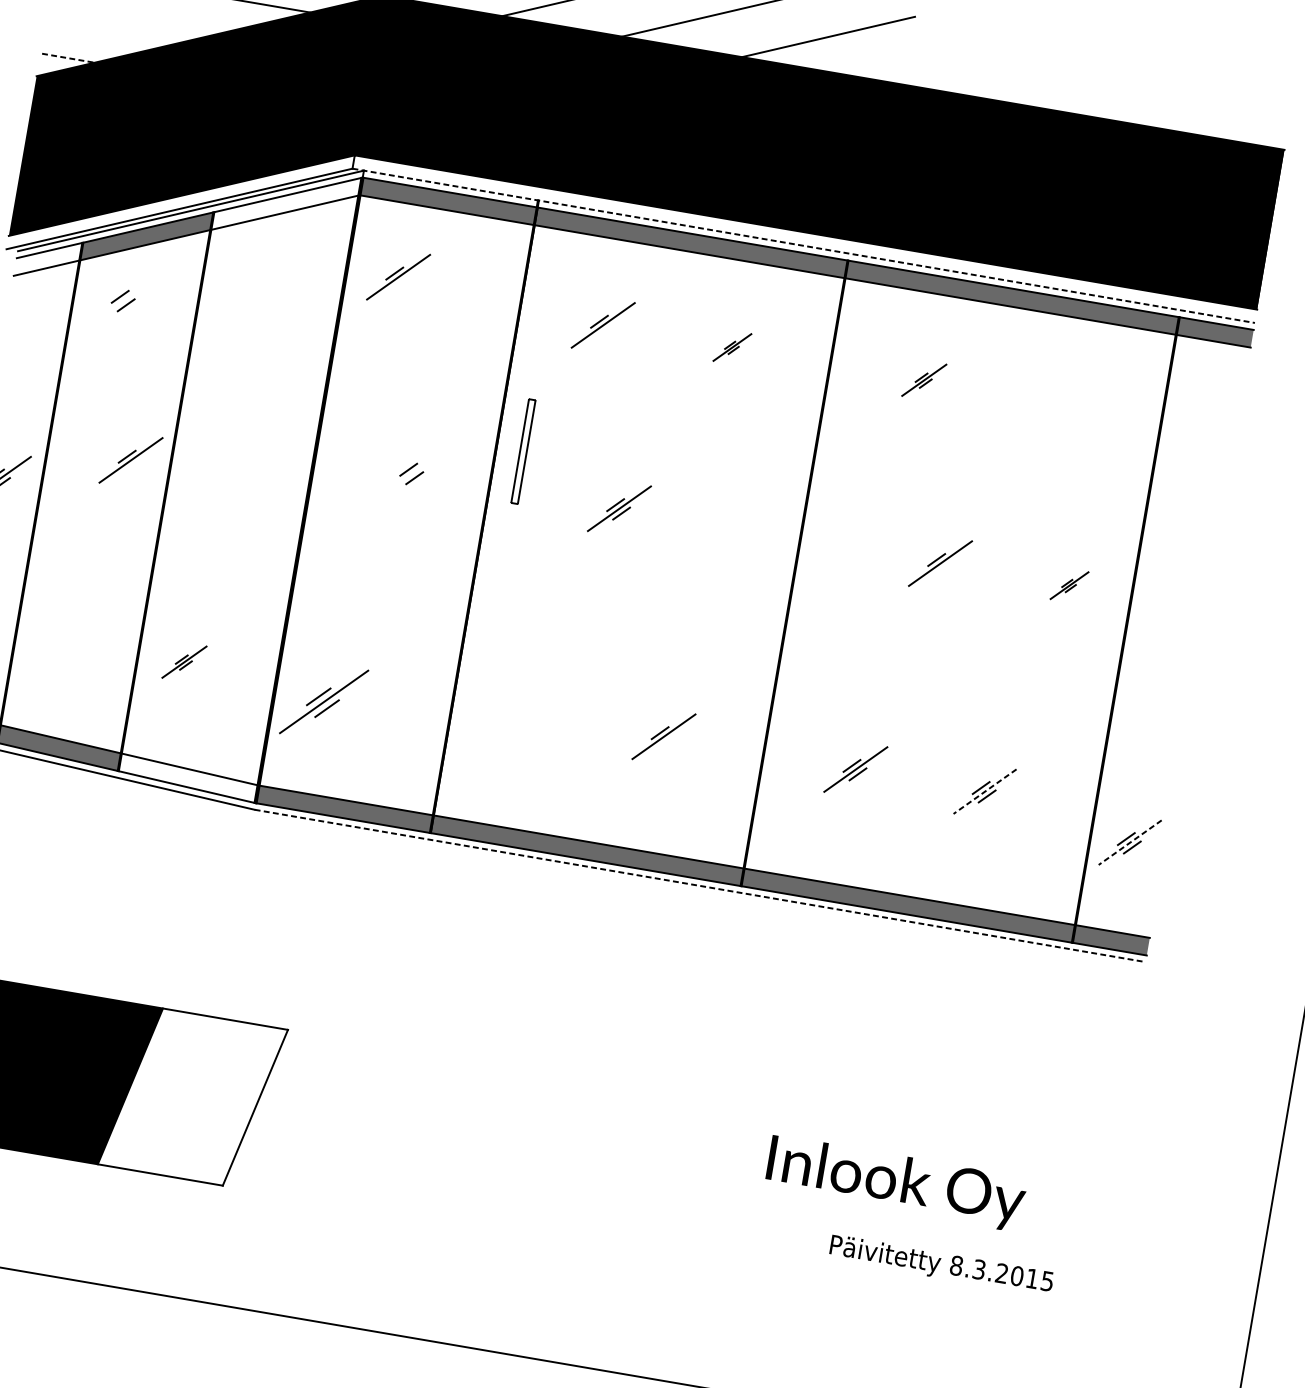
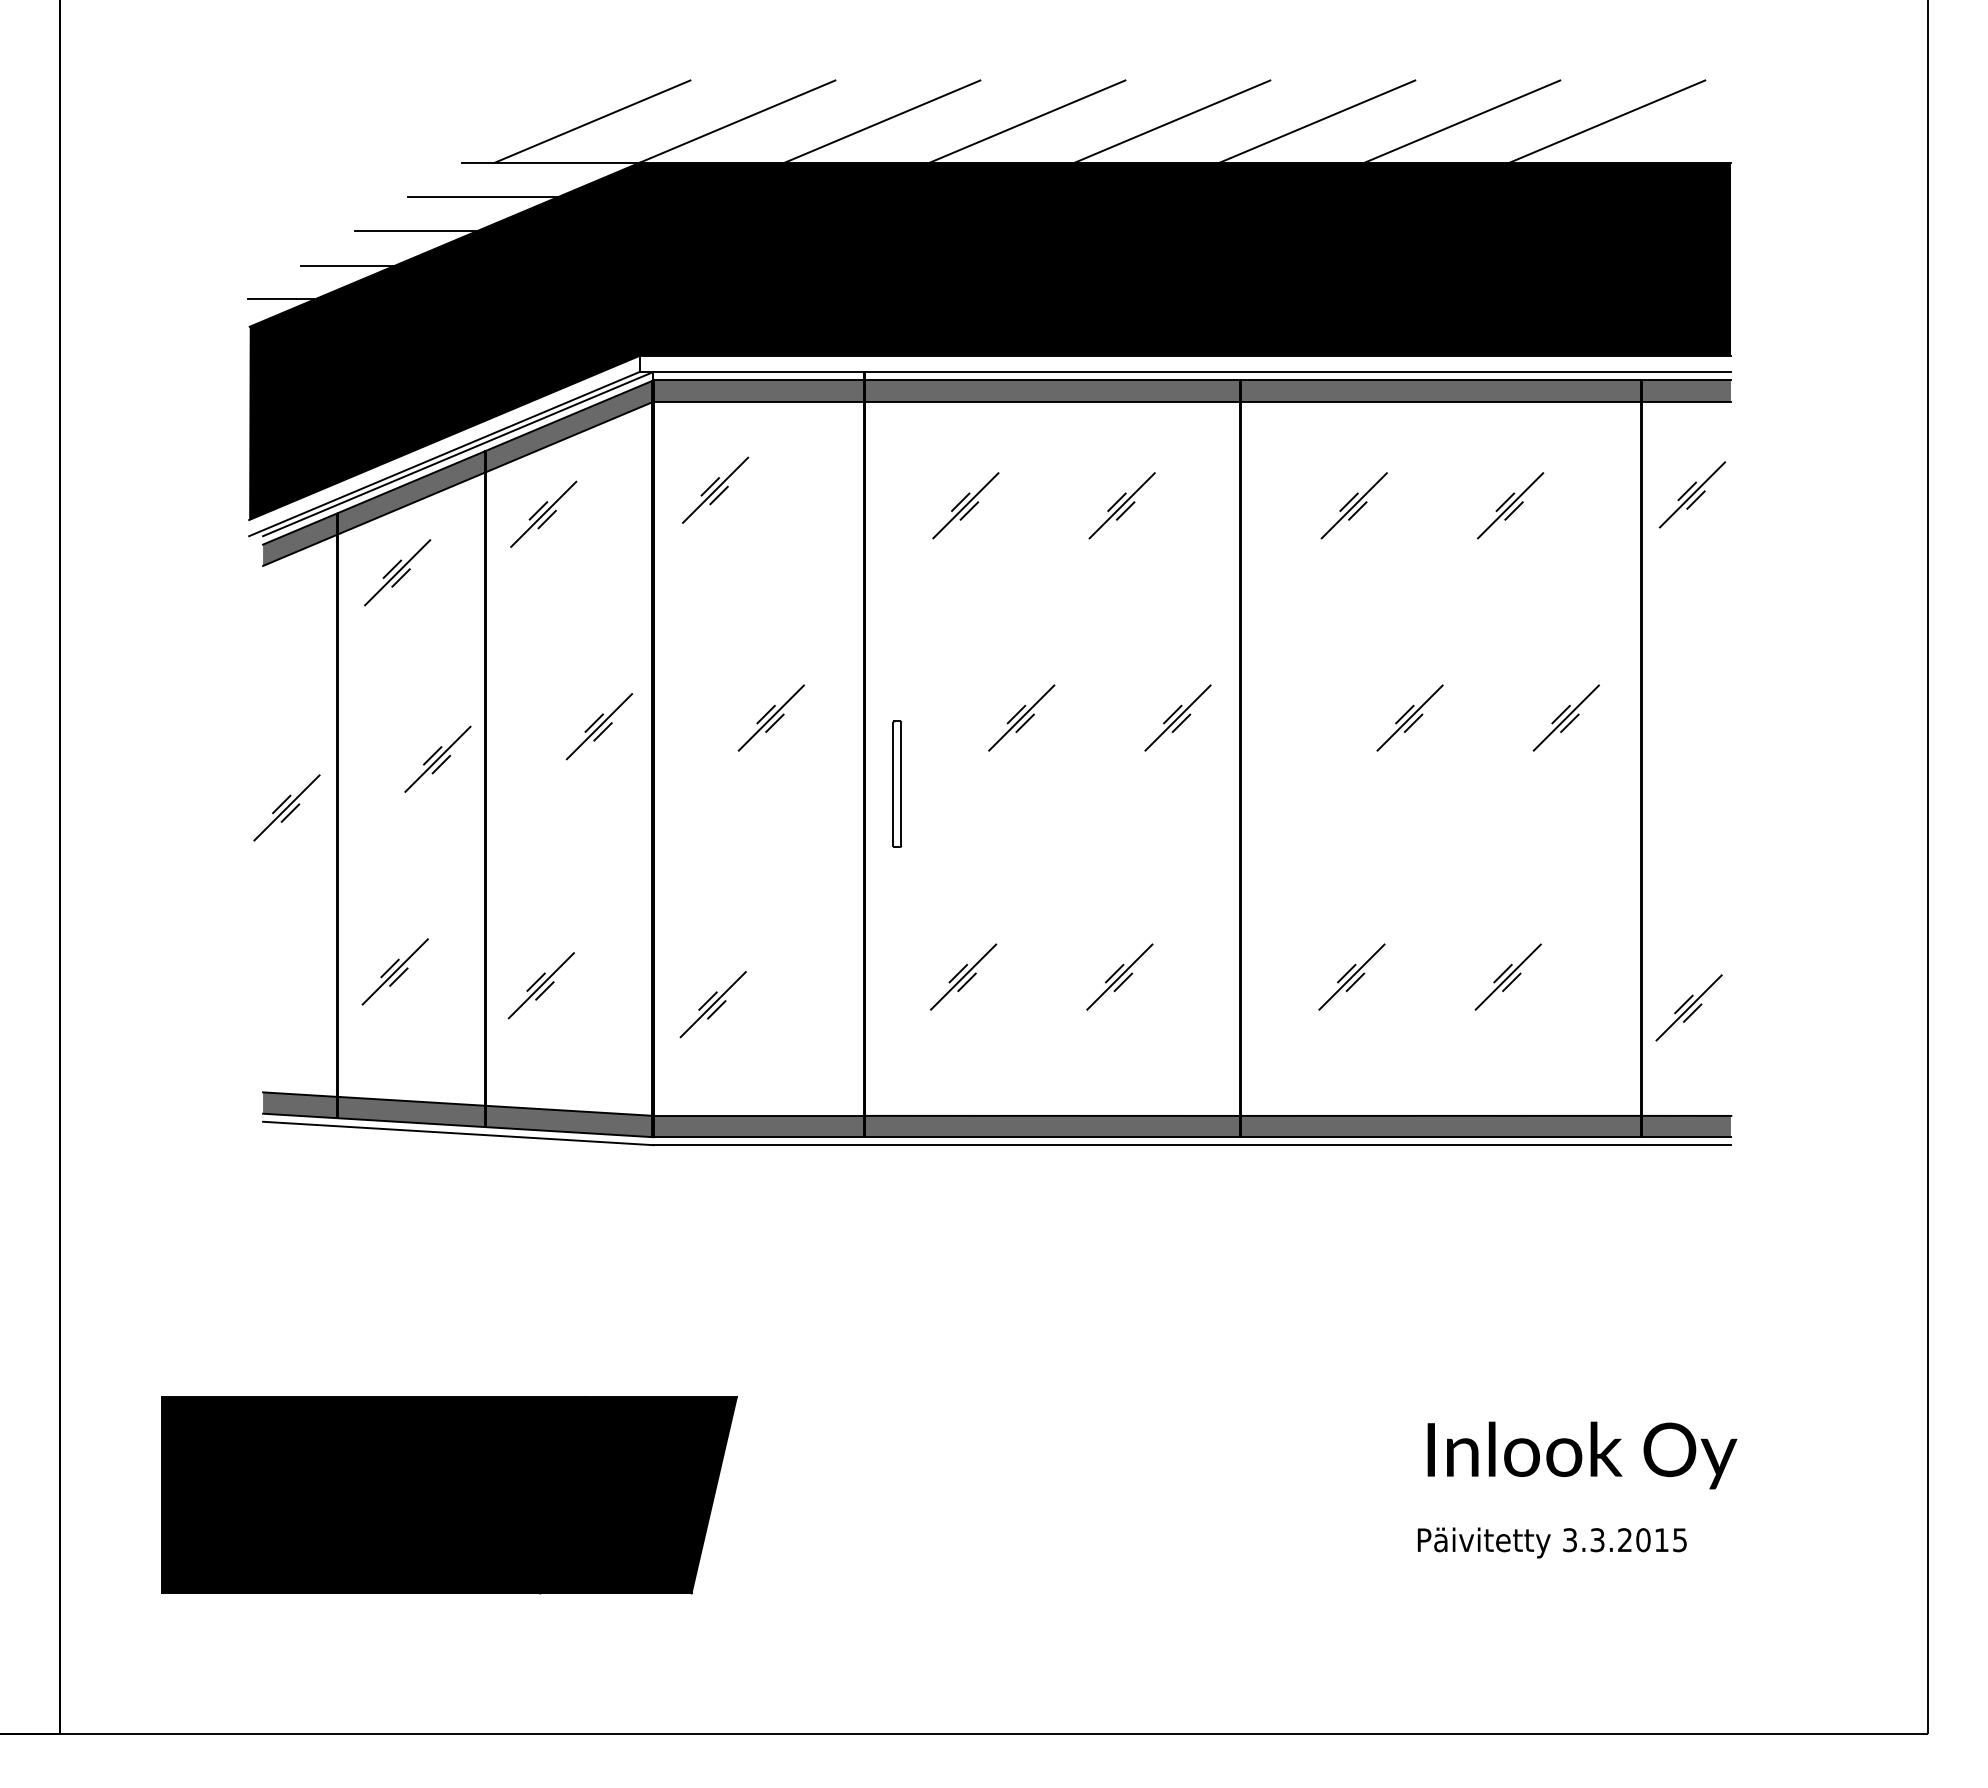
line: (187, 20) -> (415, 231), added
line: (126, 39) -> (347, 265), added
line: (948, 57) -> (1317, 121), added
line: (66, 58) -> (281, 299), dashed -> solid
line: (1068, 77) -> (1462, 121), added
line: (1187, 98) -> (1607, 121), added
fill: (286, 203) -> (568, 426), added
line: (803, 246) -> (1185, 372), dashed -> solid
fill: (47, 259) -> (299, 539), added
part: (253, 272) -> (543, 513), added
line: (400, 281) -> (718, 495), added
line: (124, 300) -> (397, 572), added
line: (605, 329) -> (969, 510), added
part: (731, 347) -> (1121, 505), size x1.67
part: (923, 379) -> (1353, 505), size x1.43
part: (1053, 402) -> (1510, 505), added
part: (1205, 418) -> (1692, 494), added
part: (523, 451) -> (897, 783), moved
part: (269, 456) -> (599, 726), added
line: (133, 465) -> (441, 764), added
line: (411, 472) -> (770, 717), added
part: (748, 530) -> (1177, 717), added
line: (942, 567) -> (1413, 722), added
part: (1069, 585) -> (1565, 717), size x1.67
part: (65, 629) -> (394, 971), added
part: (183, 661) -> (540, 985), size x1.43
part: (323, 701) -> (712, 1004), size x0.71
part: (534, 714) -> (963, 976), added
line: (666, 741) -> (1123, 982), added
fill: (187, 778) -> (568, 1121), added
line: (984, 791) -> (1507, 977), dashed -> solid
line: (1129, 843) -> (1688, 1008), dashed -> solid
line: (700, 886) -> (1192, 1145), dashed -> solid
fill: (192, 1097) -> (638, 1495), added
text: (896, 1183) -> (1582, 1455), moved
text: (956, 1266) -> (1570, 1540), 8.3.2015 -> 3.3.2015

